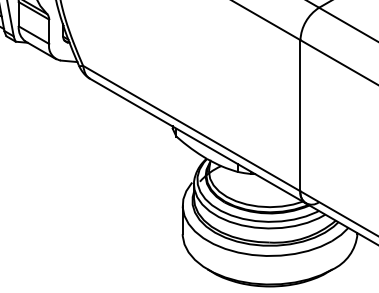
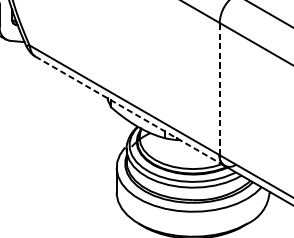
line: (300, 115) -> (219, 88), solid -> dashed
line: (197, 141) -> (129, 111), solid -> dashed

